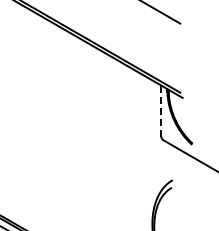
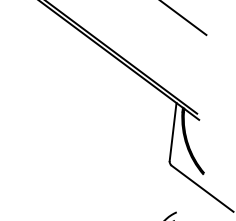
line: (161, 111) -> (173, 132), dashed -> solid

